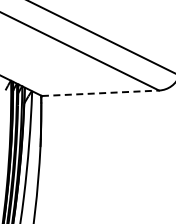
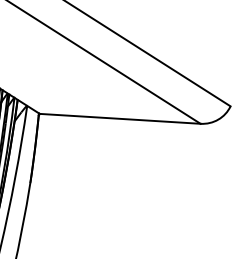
line: (100, 93) -> (120, 119), dashed -> solid

